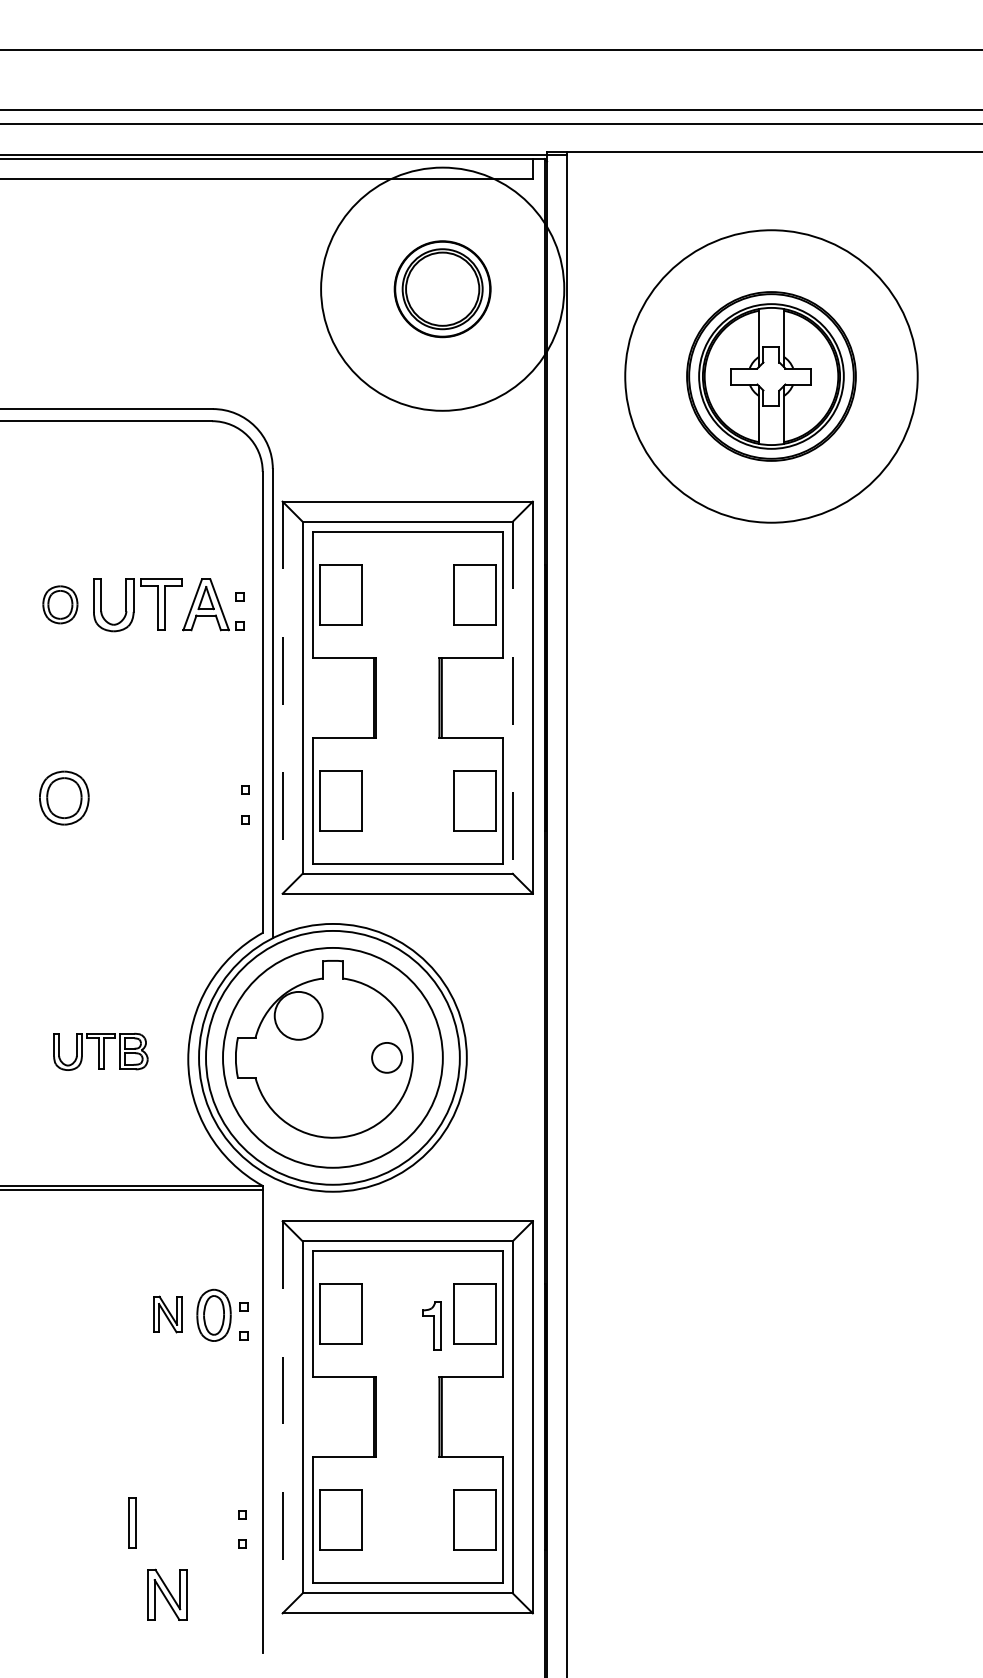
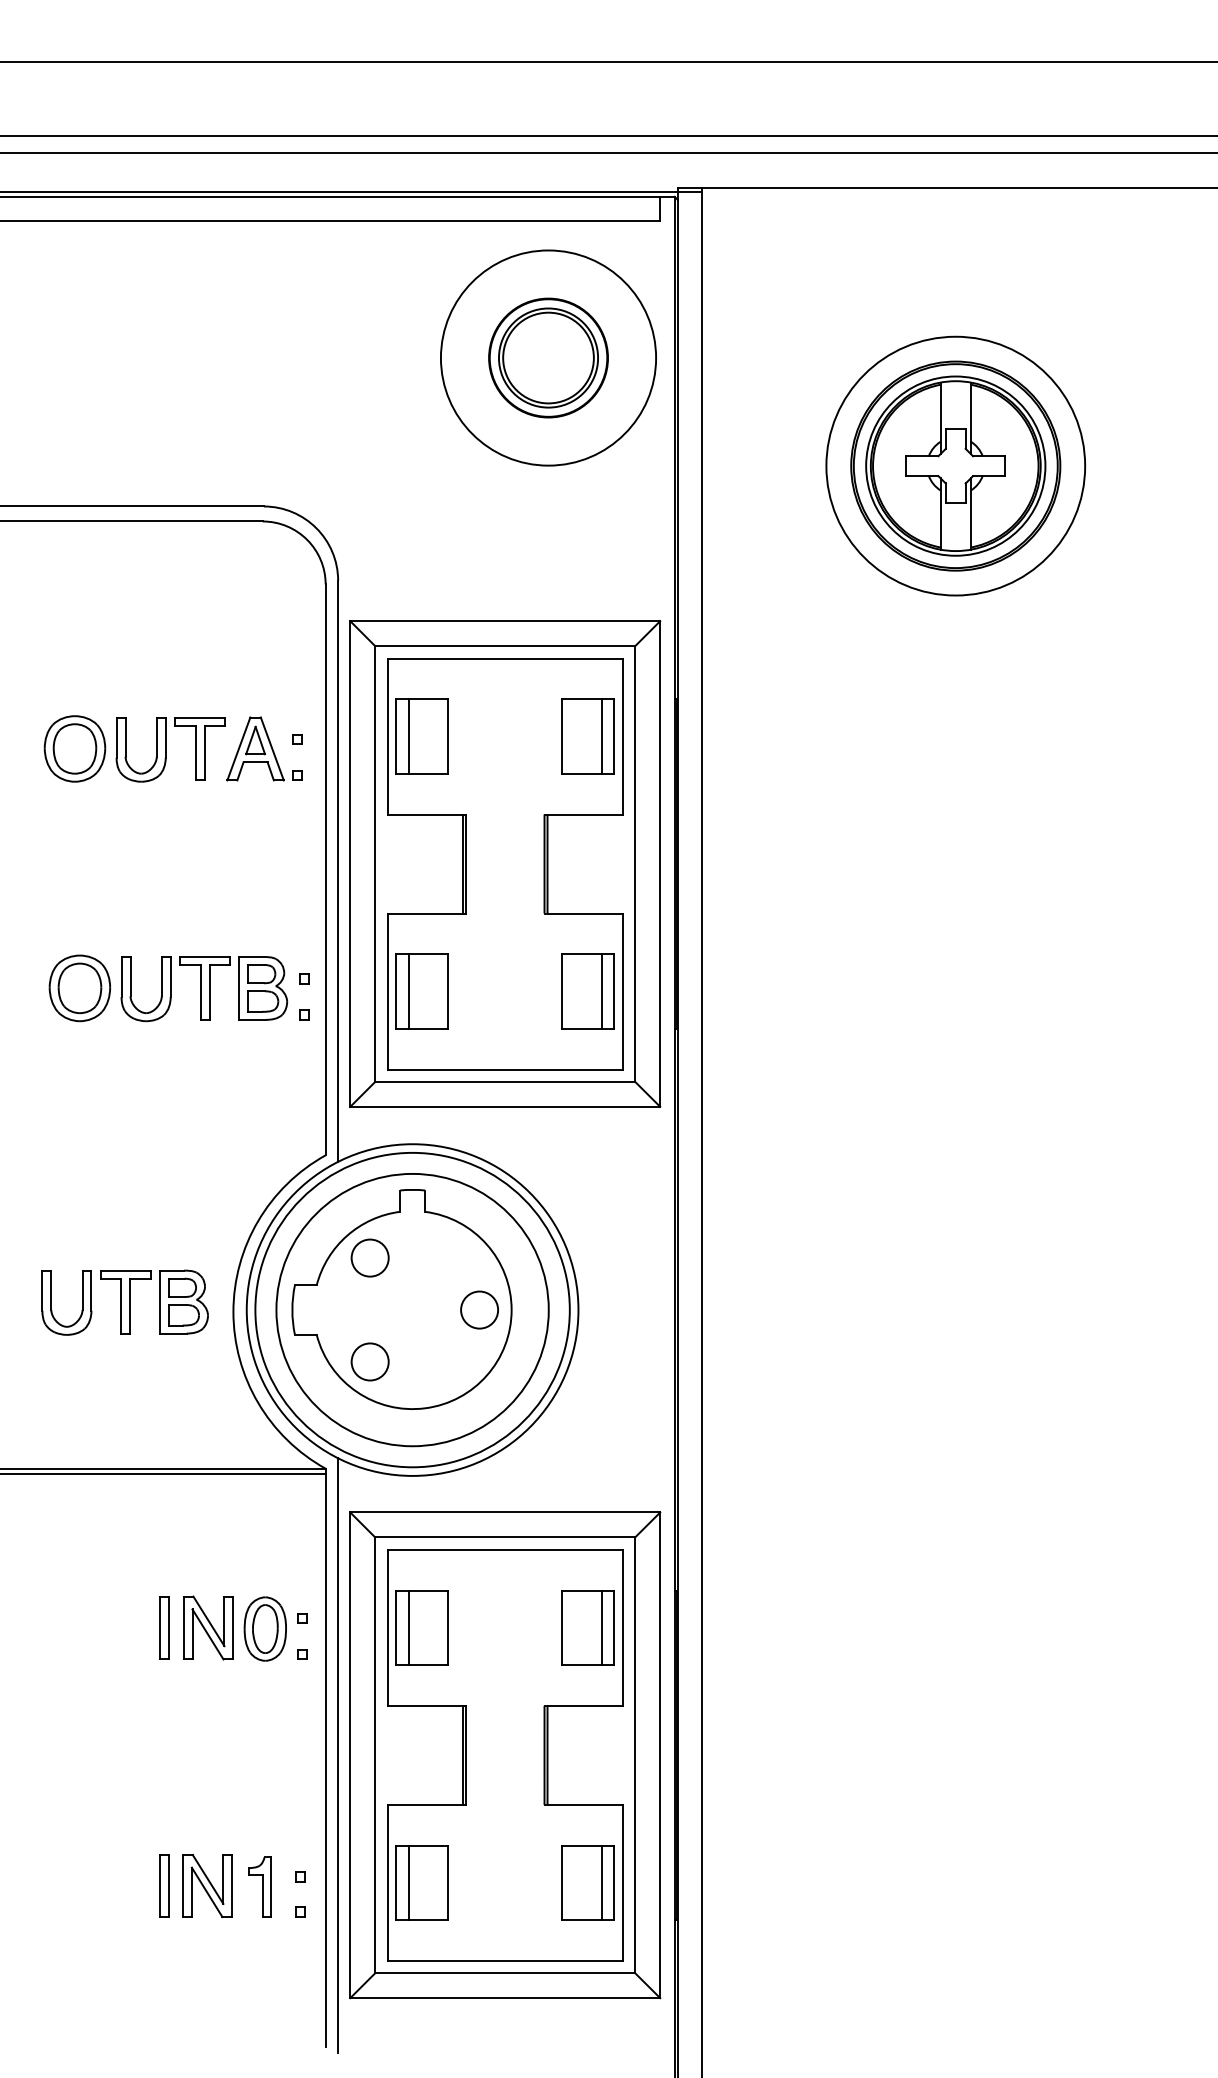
circle: (442, 289) -> (548, 358), size x0.71
circle: (771, 376) -> (955, 466), size x0.71
line: (329, 594) -> (408, 736), added
line: (485, 594) -> (601, 736), added
part: (60, 604) -> (75, 748), size x1.43
line: (282, 698) -> (350, 864), dashed -> solid
line: (512, 698) -> (635, 864), dashed -> solid
part: (164, 798) -> (203, 988), added
line: (329, 800) -> (408, 991), added
line: (485, 800) -> (601, 991), added
circle: (298, 1015) -> (369, 1257), size x0.62
part: (100, 1051) -> (124, 1302), size x1.43
circle: (298, 1099) -> (369, 1361), added
part: (132, 1314) -> (164, 1627), added
part: (167, 1314) -> (207, 1627), size x1.43
line: (329, 1314) -> (408, 1627), added
line: (485, 1314) -> (601, 1627), added
part: (431, 1325) -> (259, 1886), moved
line: (272, 1417) -> (337, 1755), added
line: (282, 1417) -> (350, 1755), dashed -> solid
line: (329, 1520) -> (408, 1883), added
line: (485, 1520) -> (601, 1883), added
part: (167, 1594) -> (207, 1885), moved

